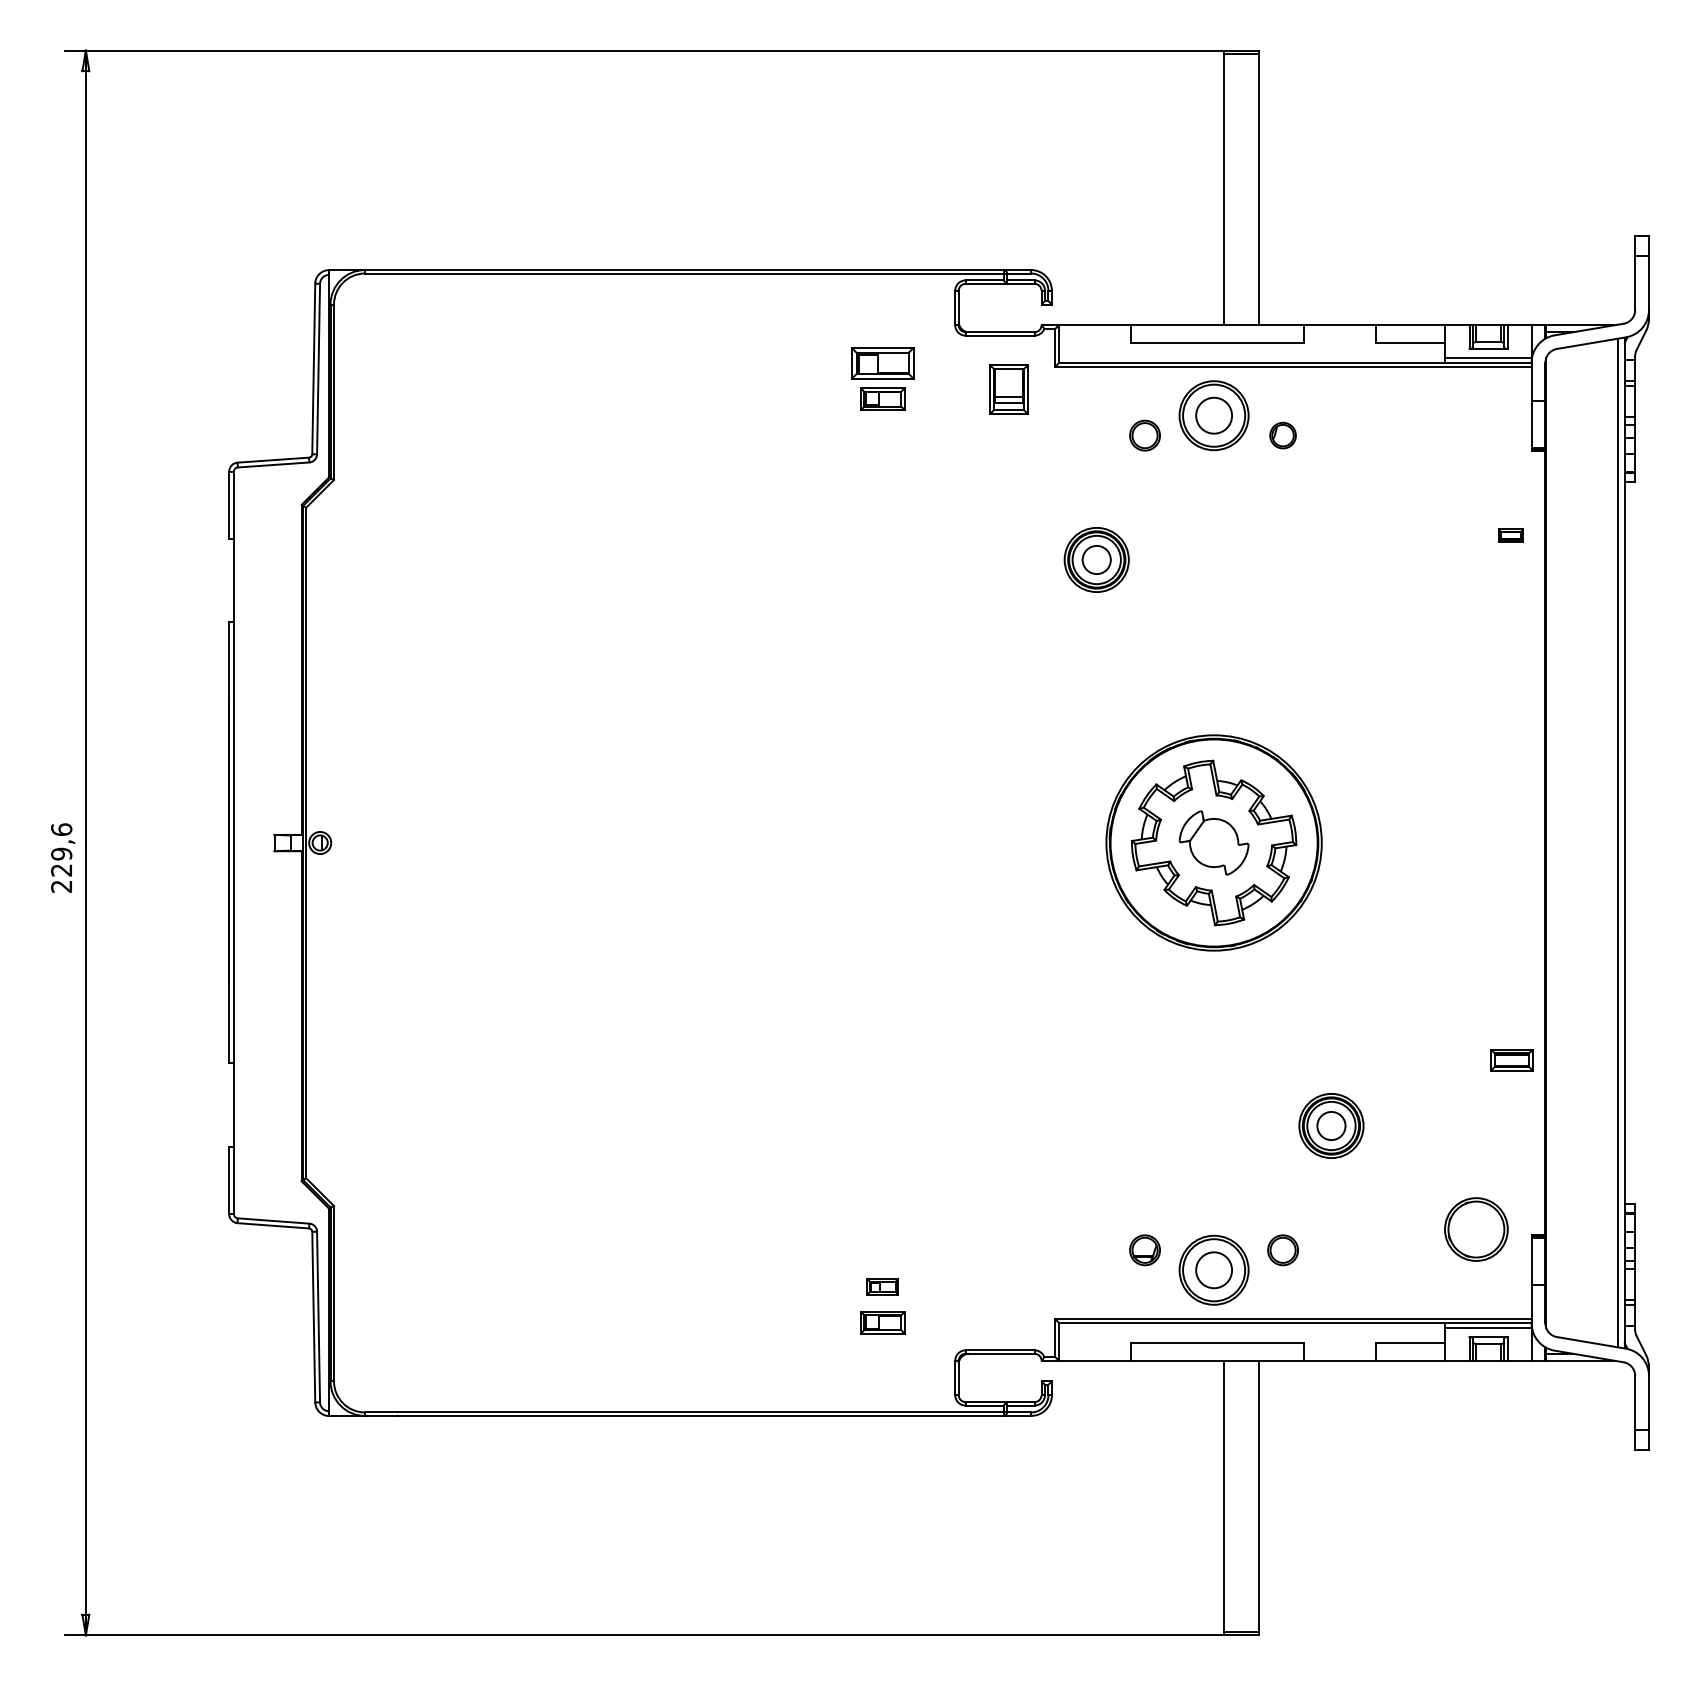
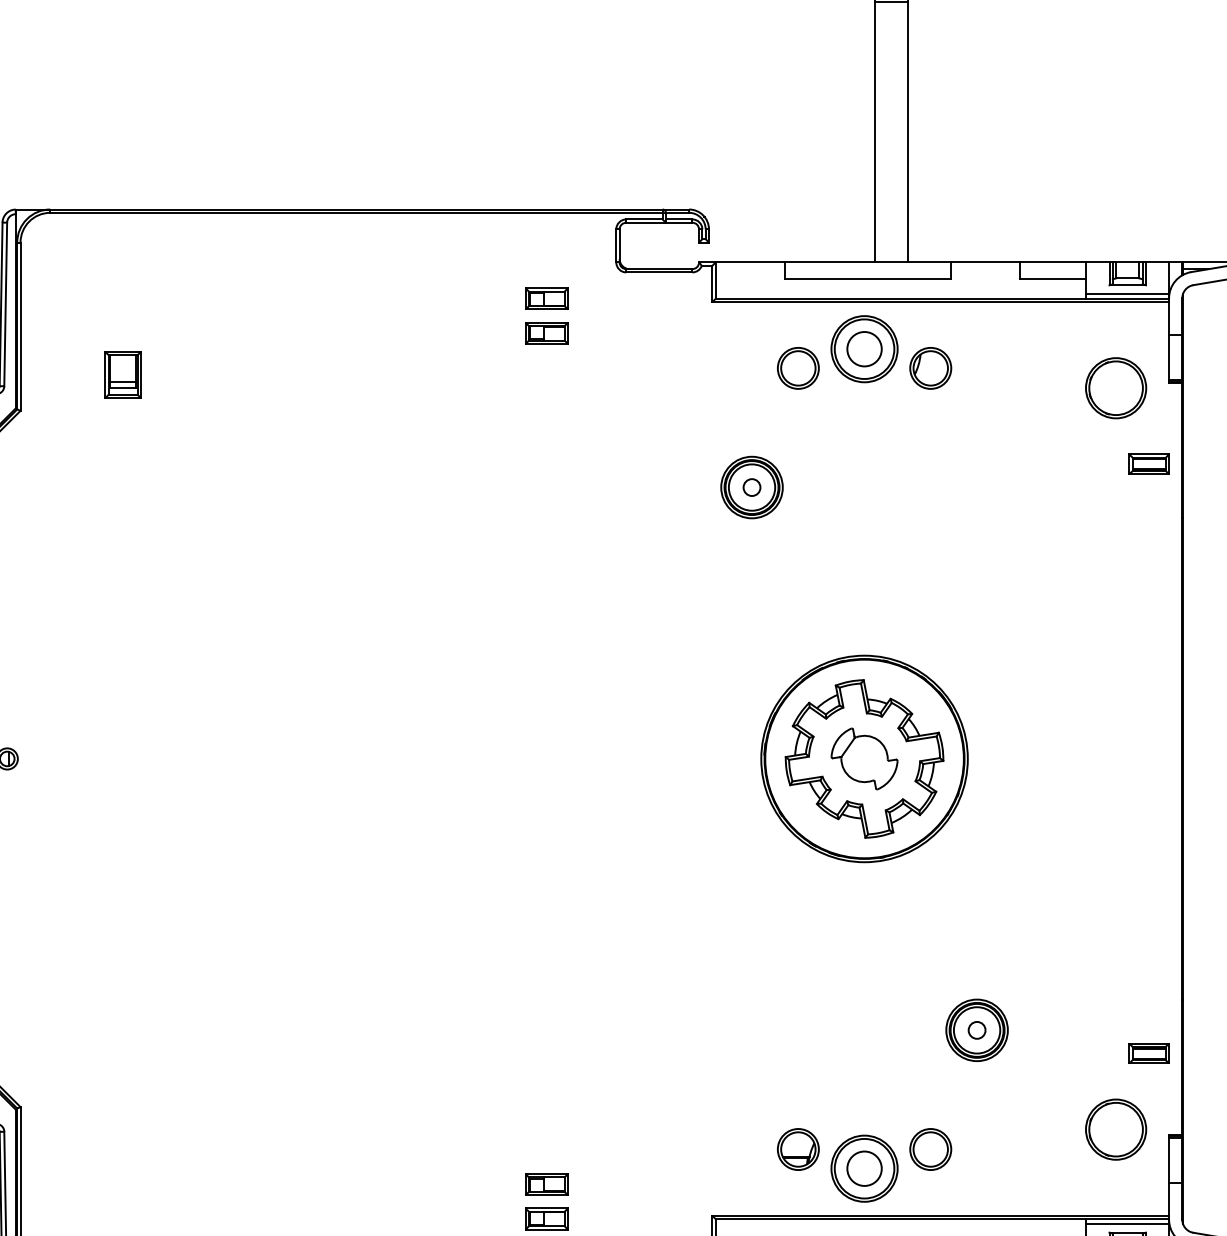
part: (882, 362) -> (546, 298), size x0.71
part: (1008, 389) -> (122, 374), moved
part: (1144, 435) -> (797, 368), size x1.43
part: (1282, 435) -> (930, 368), size x1.67
part: (1476, 456) -> (1116, 388), added
part: (1510, 535) -> (1148, 464), size x1.67
circle: (1096, 559) -> (751, 487), size x0.62
part: (1511, 1060) -> (1148, 1053), moved
circle: (1331, 1125) -> (977, 1029), size x0.62
part: (1144, 1250) -> (797, 1149), size x1.43
part: (1282, 1250) -> (930, 1149), size x1.43
part: (882, 1286) -> (546, 1184), size x1.43

